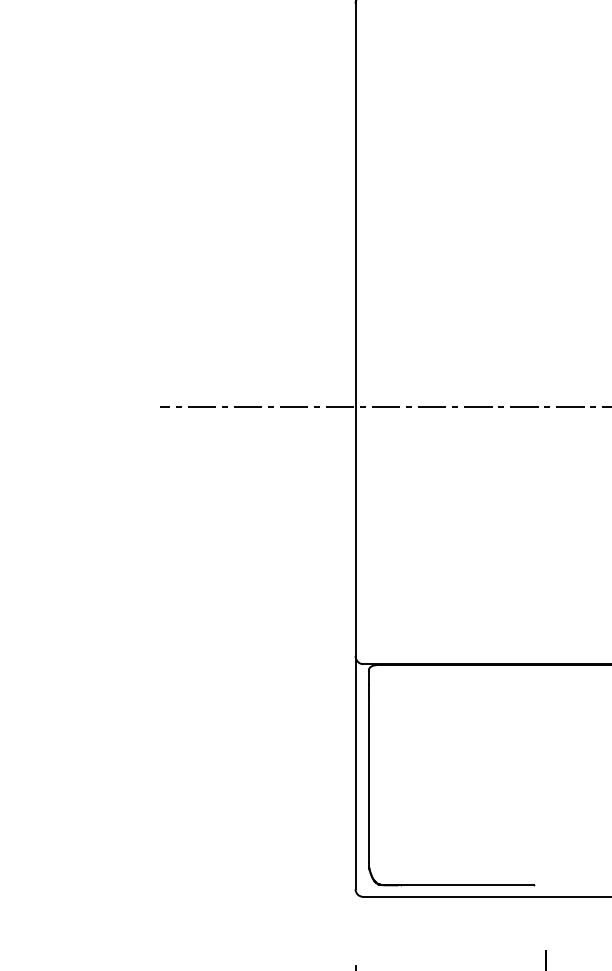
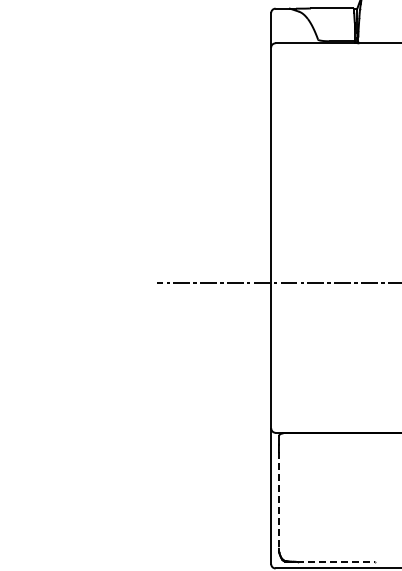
line: (368, 781) -> (278, 501), solid -> dashed
line: (467, 884) -> (336, 561), solid -> dashed

